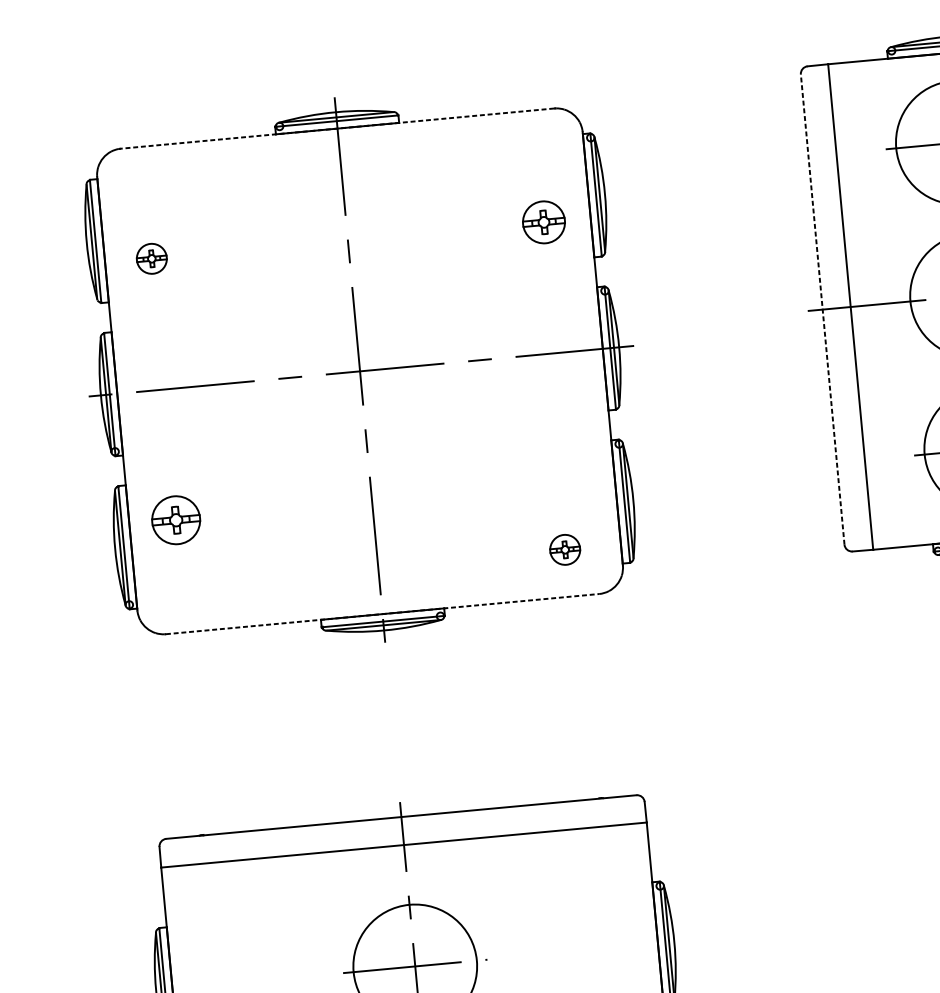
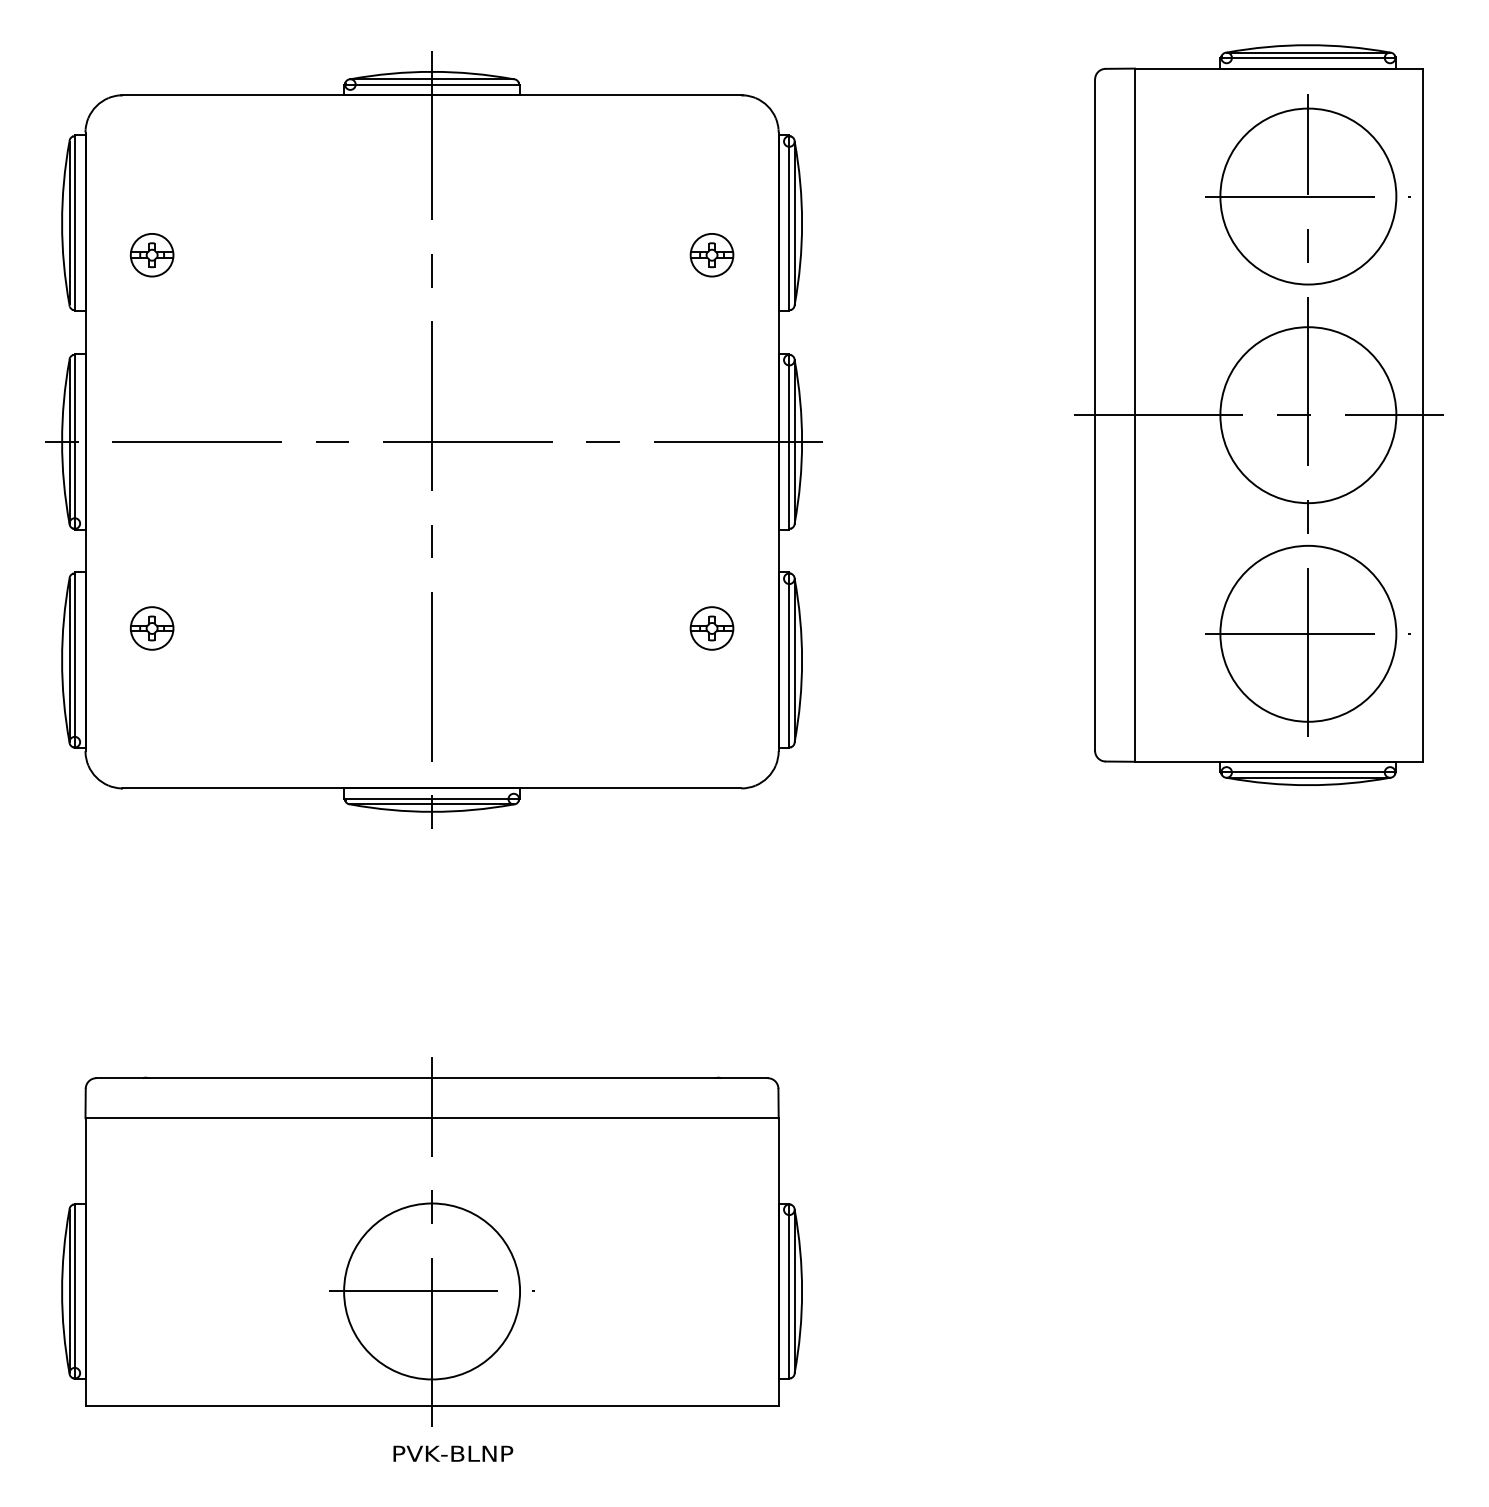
line: (337, 128) -> (431, 95), dashed -> solid
part: (543, 222) -> (711, 255), size x0.71
line: (823, 309) -> (1095, 415), dashed -> solid
part: (175, 520) -> (151, 628), size x0.62
part: (564, 549) -> (711, 628), moved
line: (382, 614) -> (432, 788), dashed -> solid

